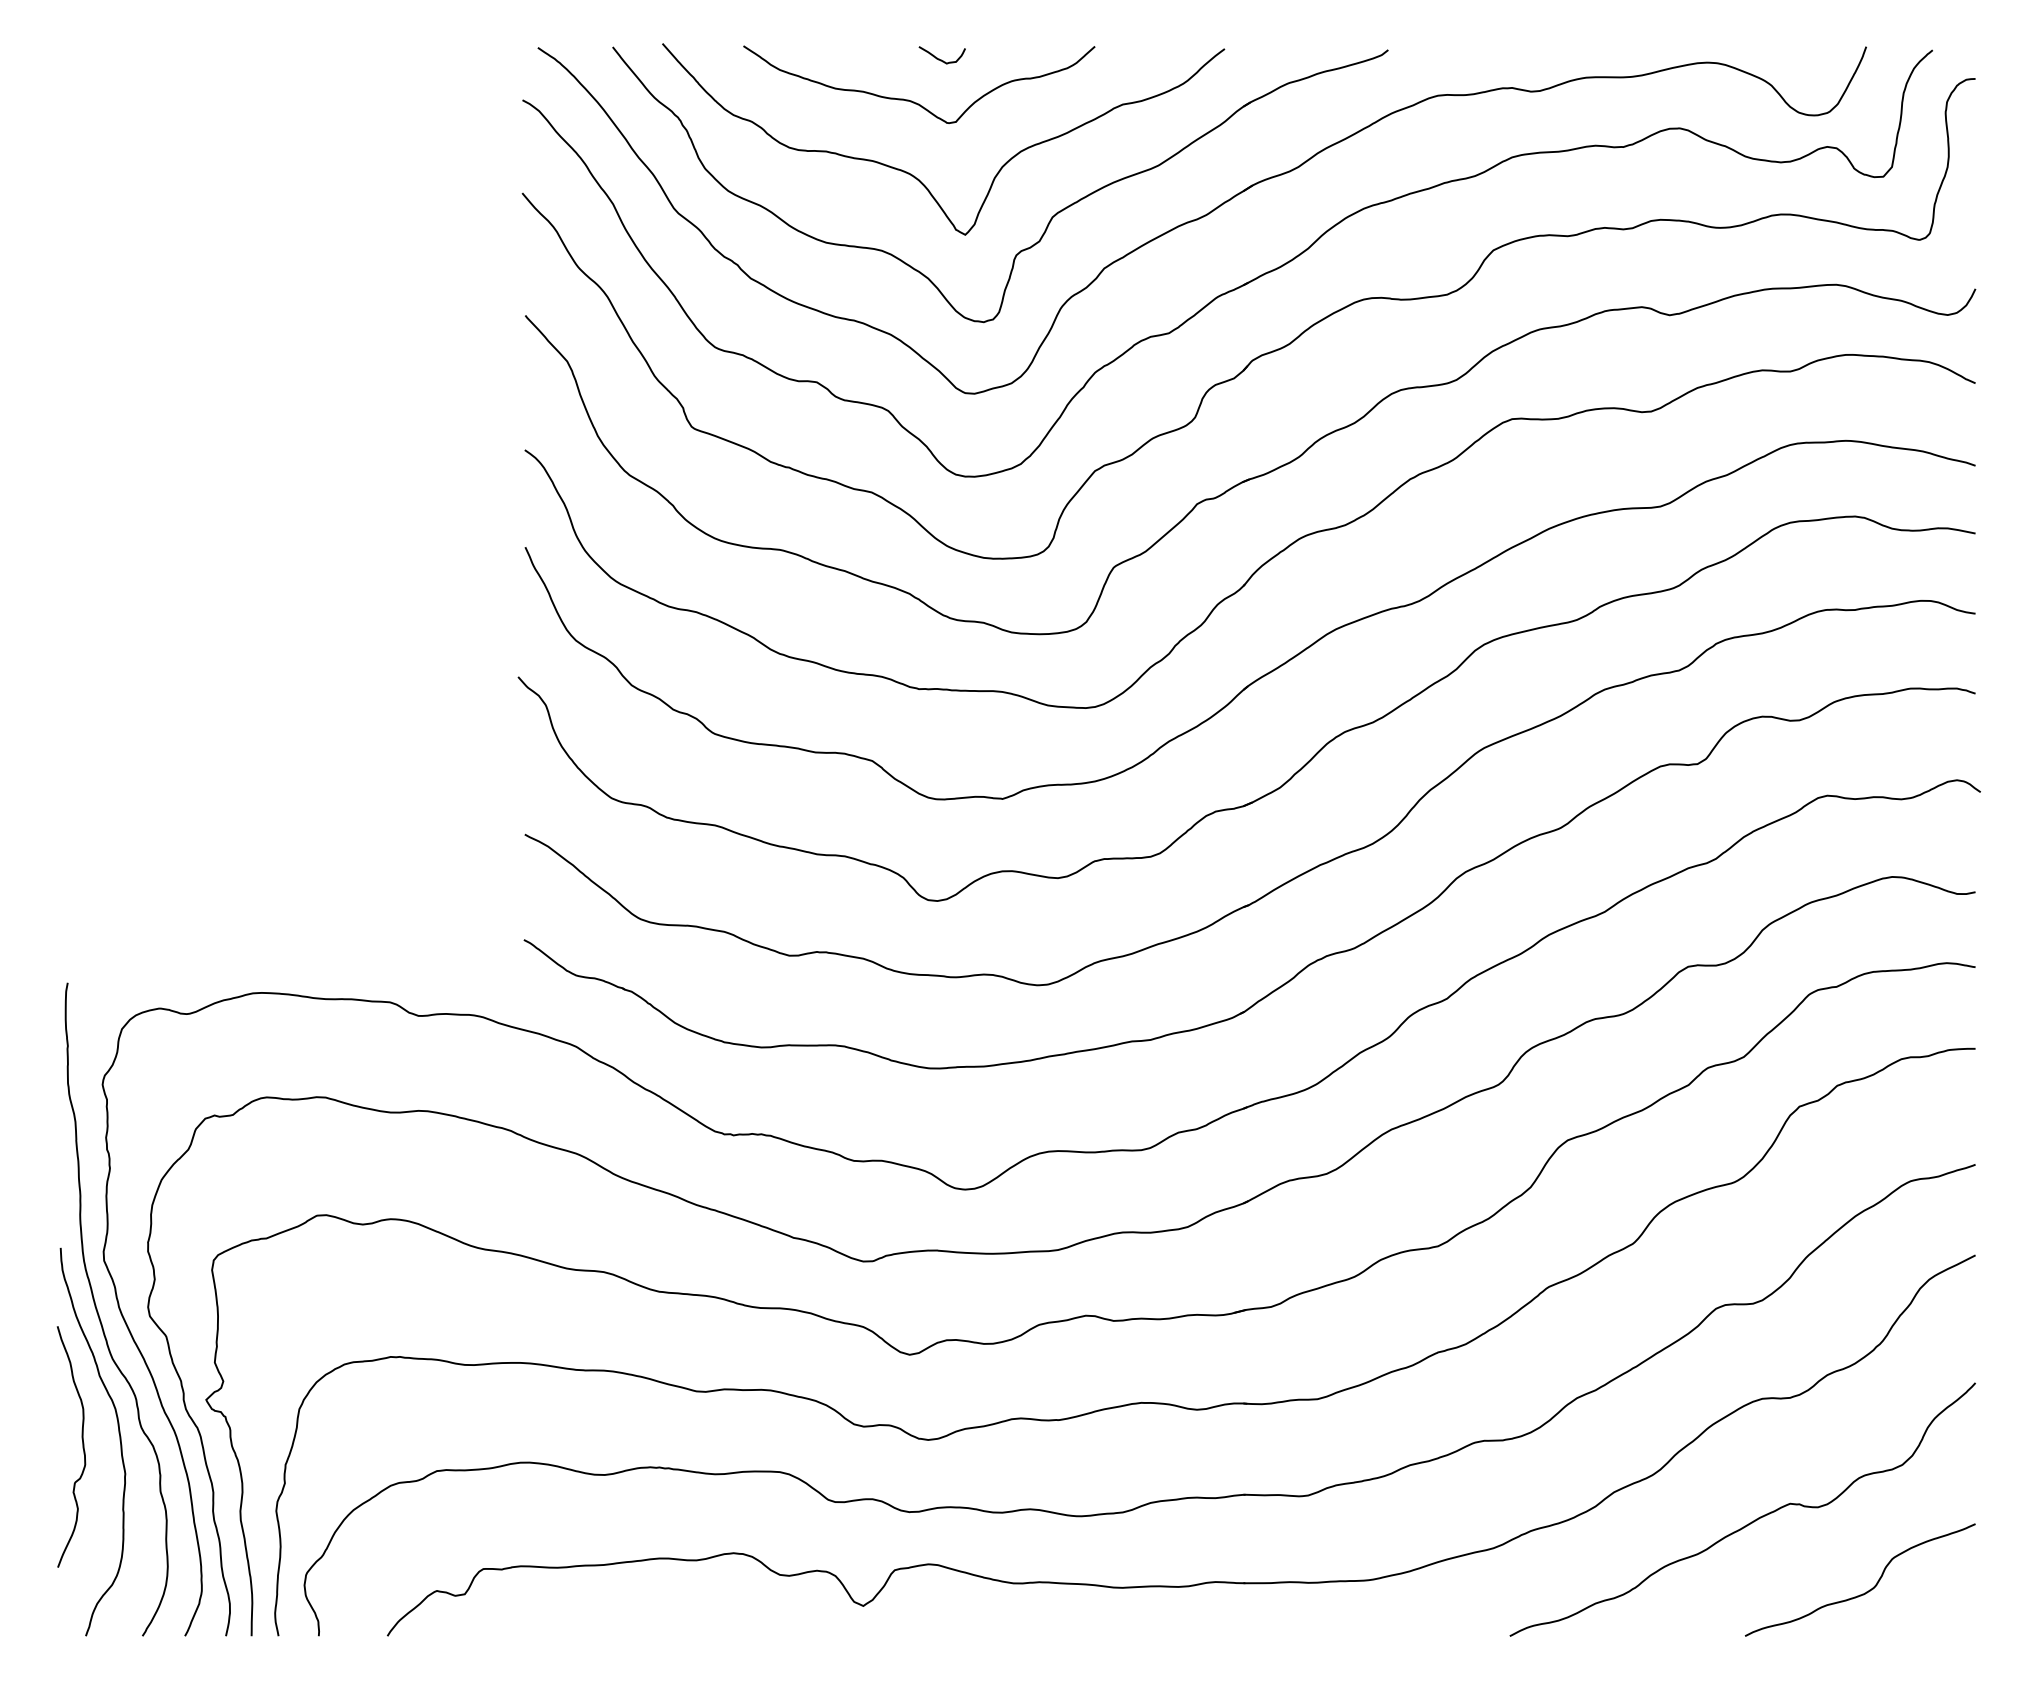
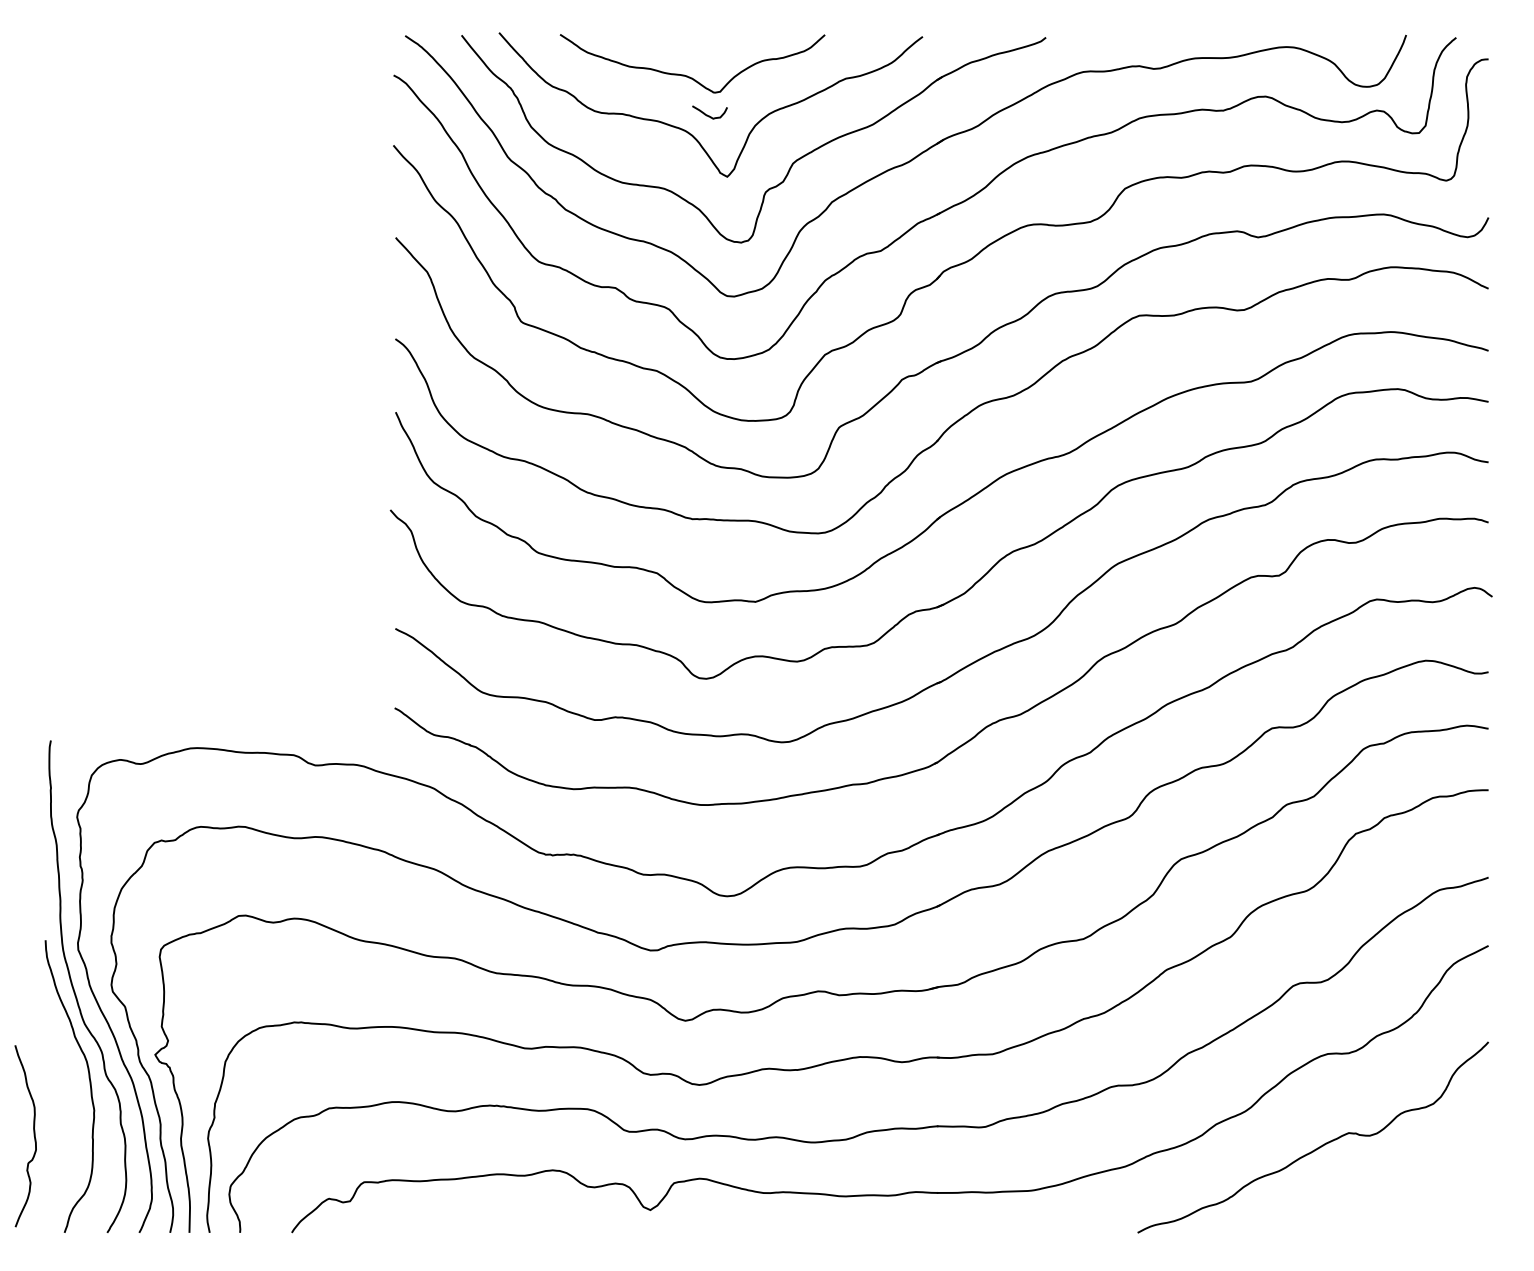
curve: (939, 57) -> (707, 114), moved
curve: (81, 1447) -> (33, 1136), moved
curve: (1865, 1591) -> (1405, 1199), removed

